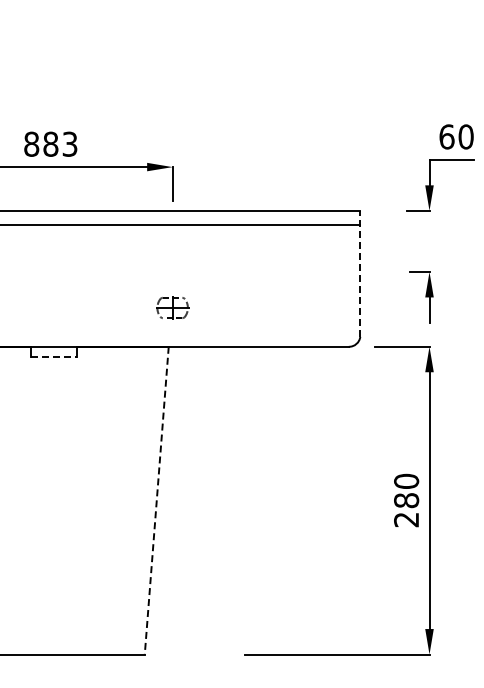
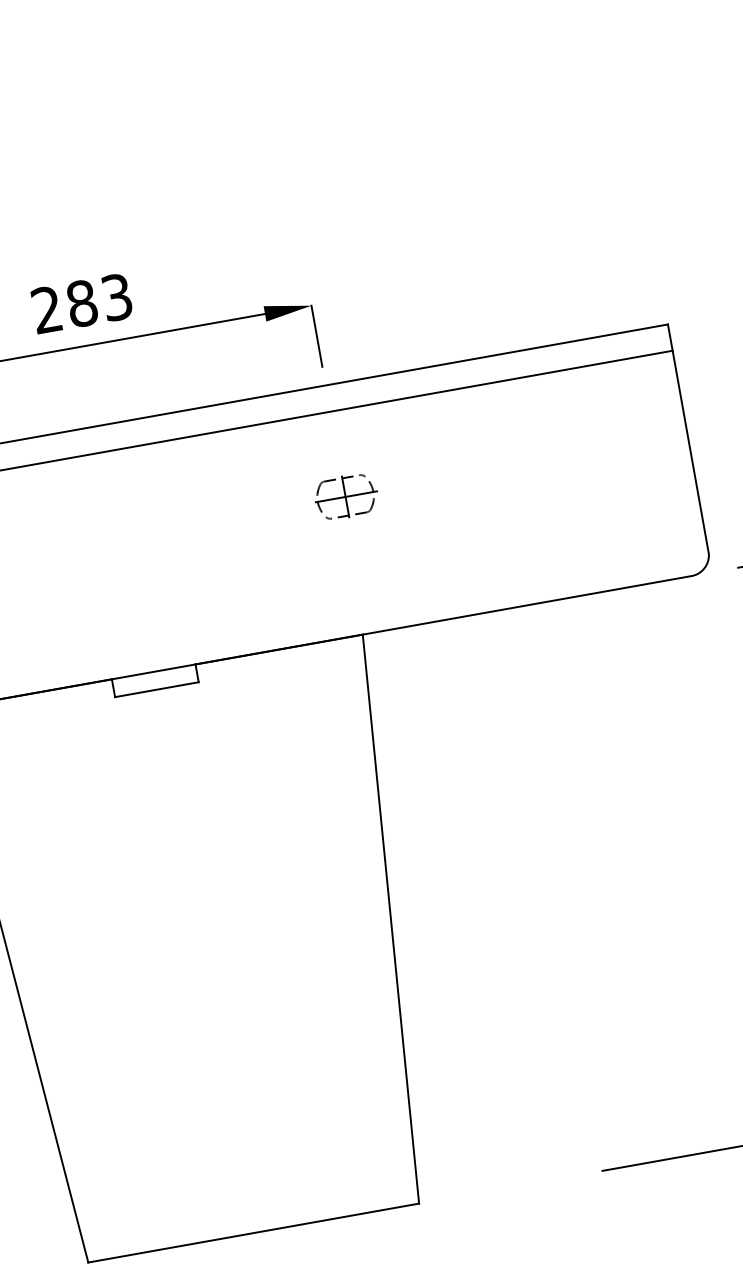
text: (31, 143) -> (46, 308), 883 -> 283
line: (360, 273) -> (688, 438), dashed -> solid
part: (172, 307) -> (345, 496), moved
line: (54, 356) -> (157, 689), dashed -> solid
line: (156, 501) -> (390, 920), dashed -> solid

